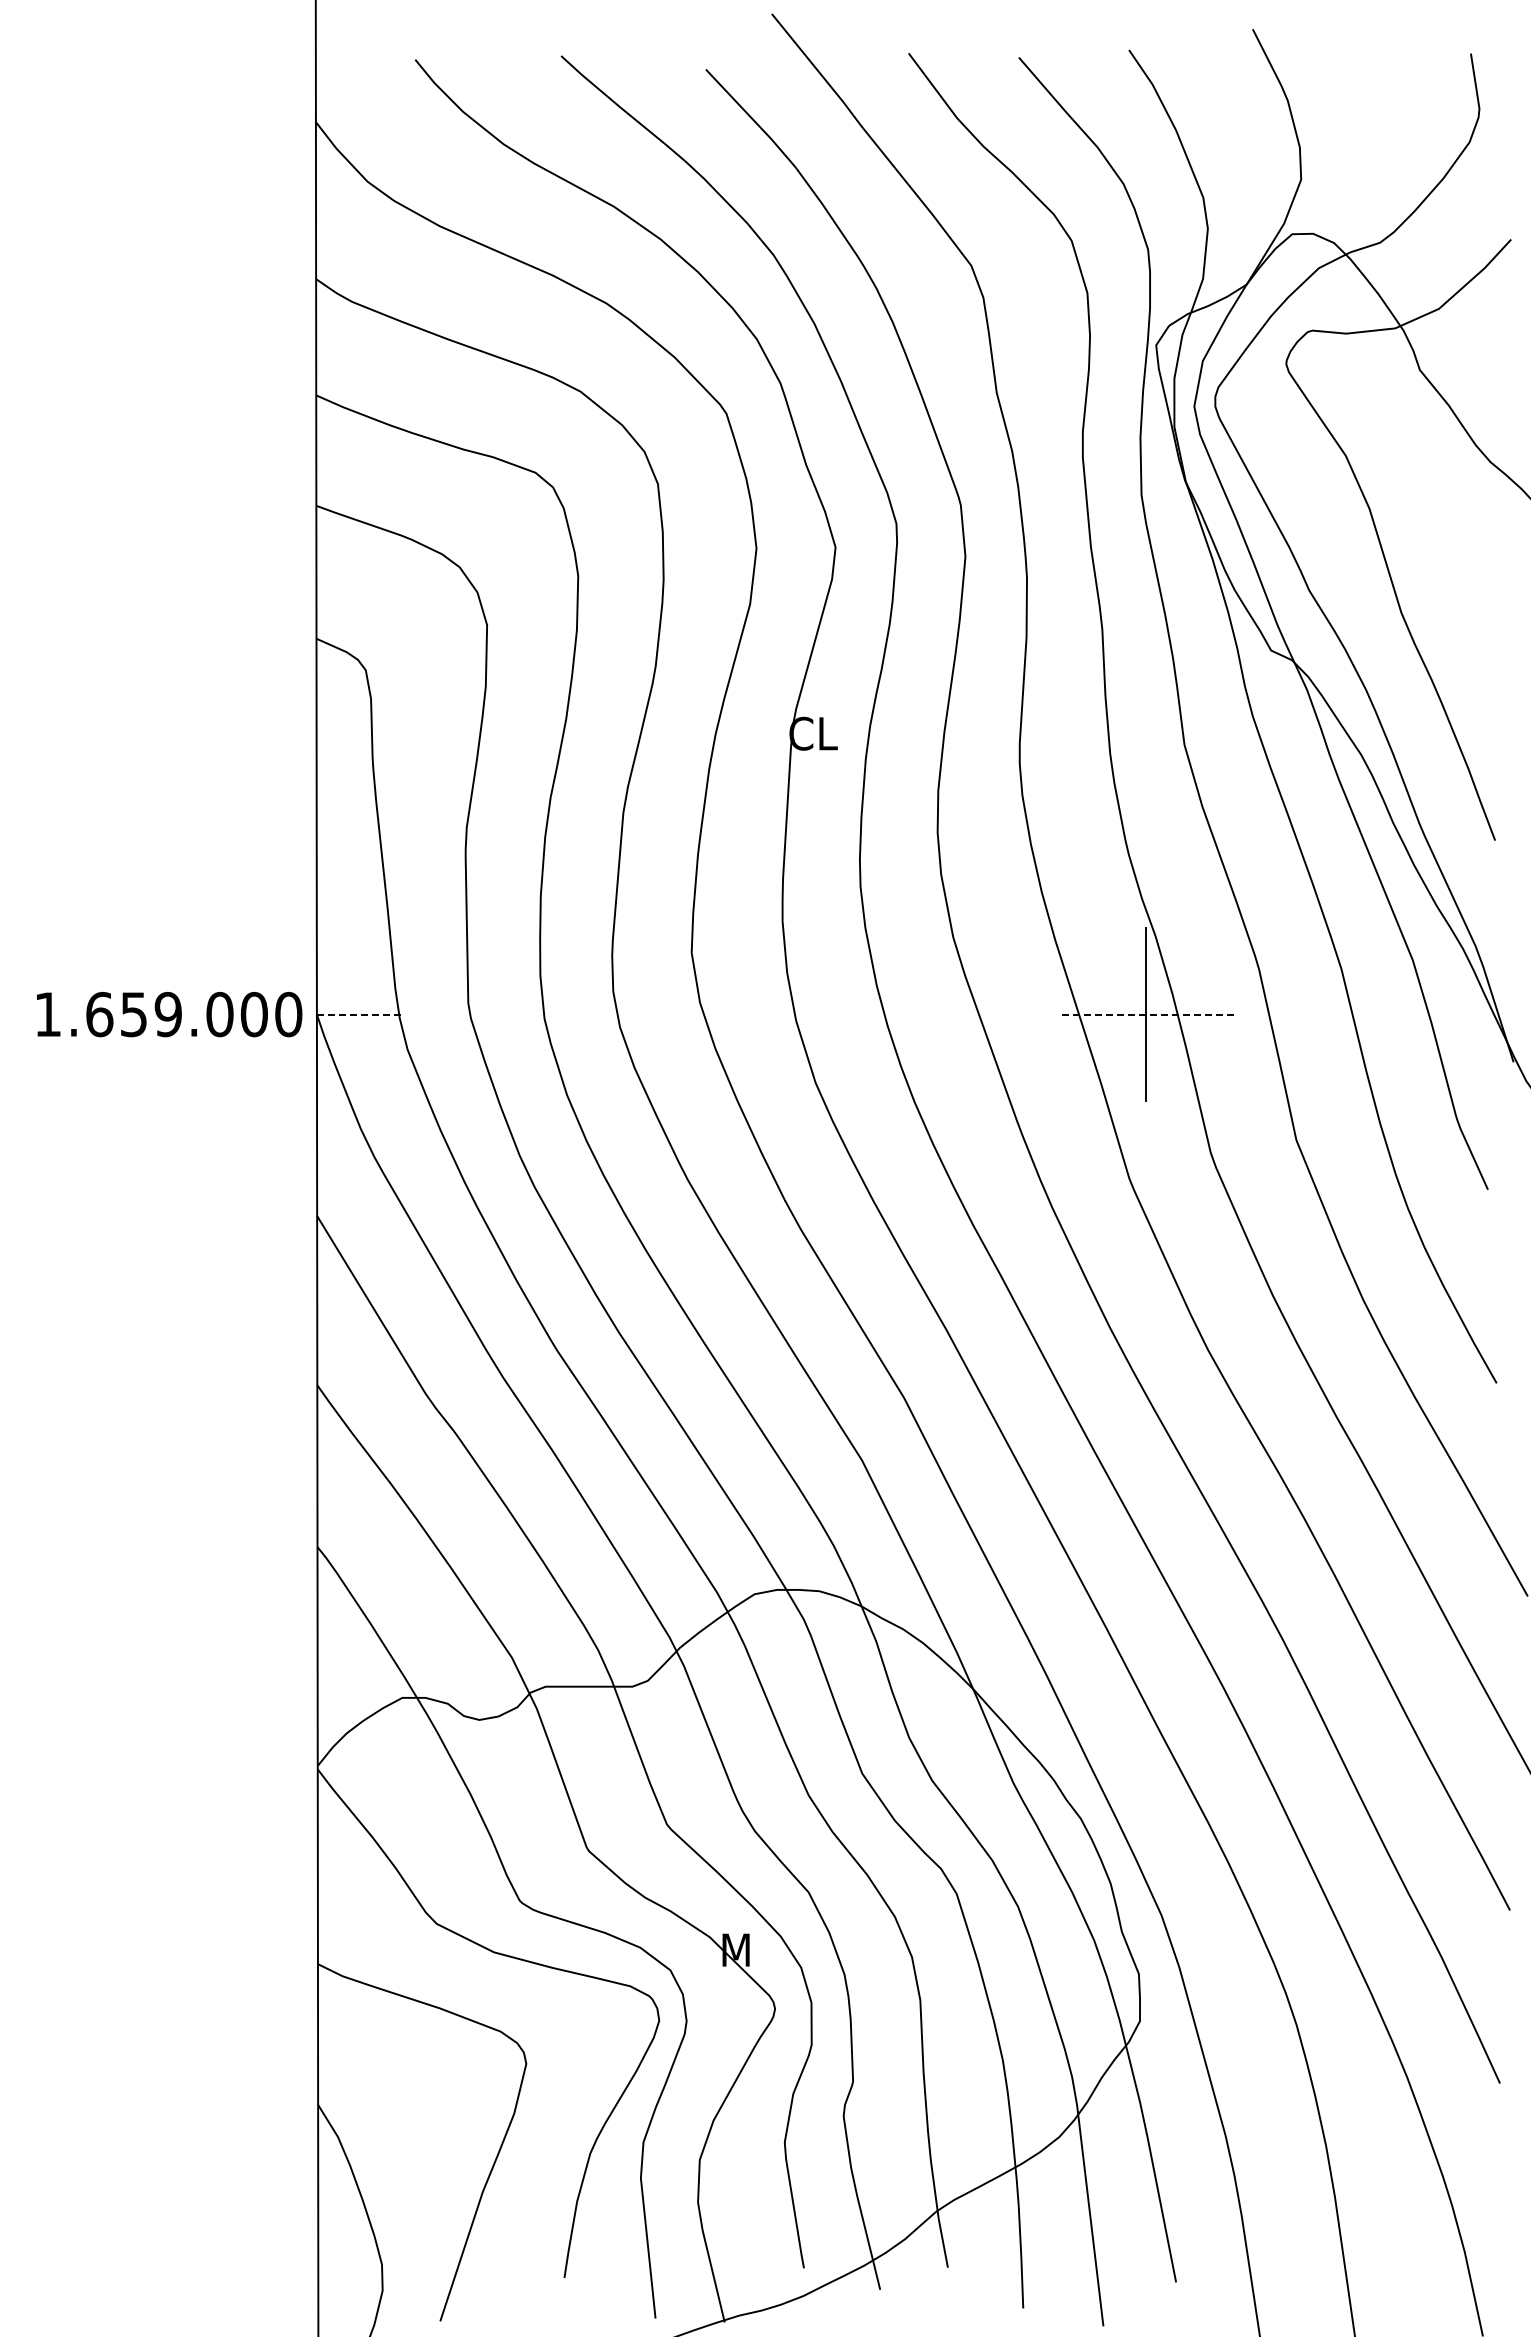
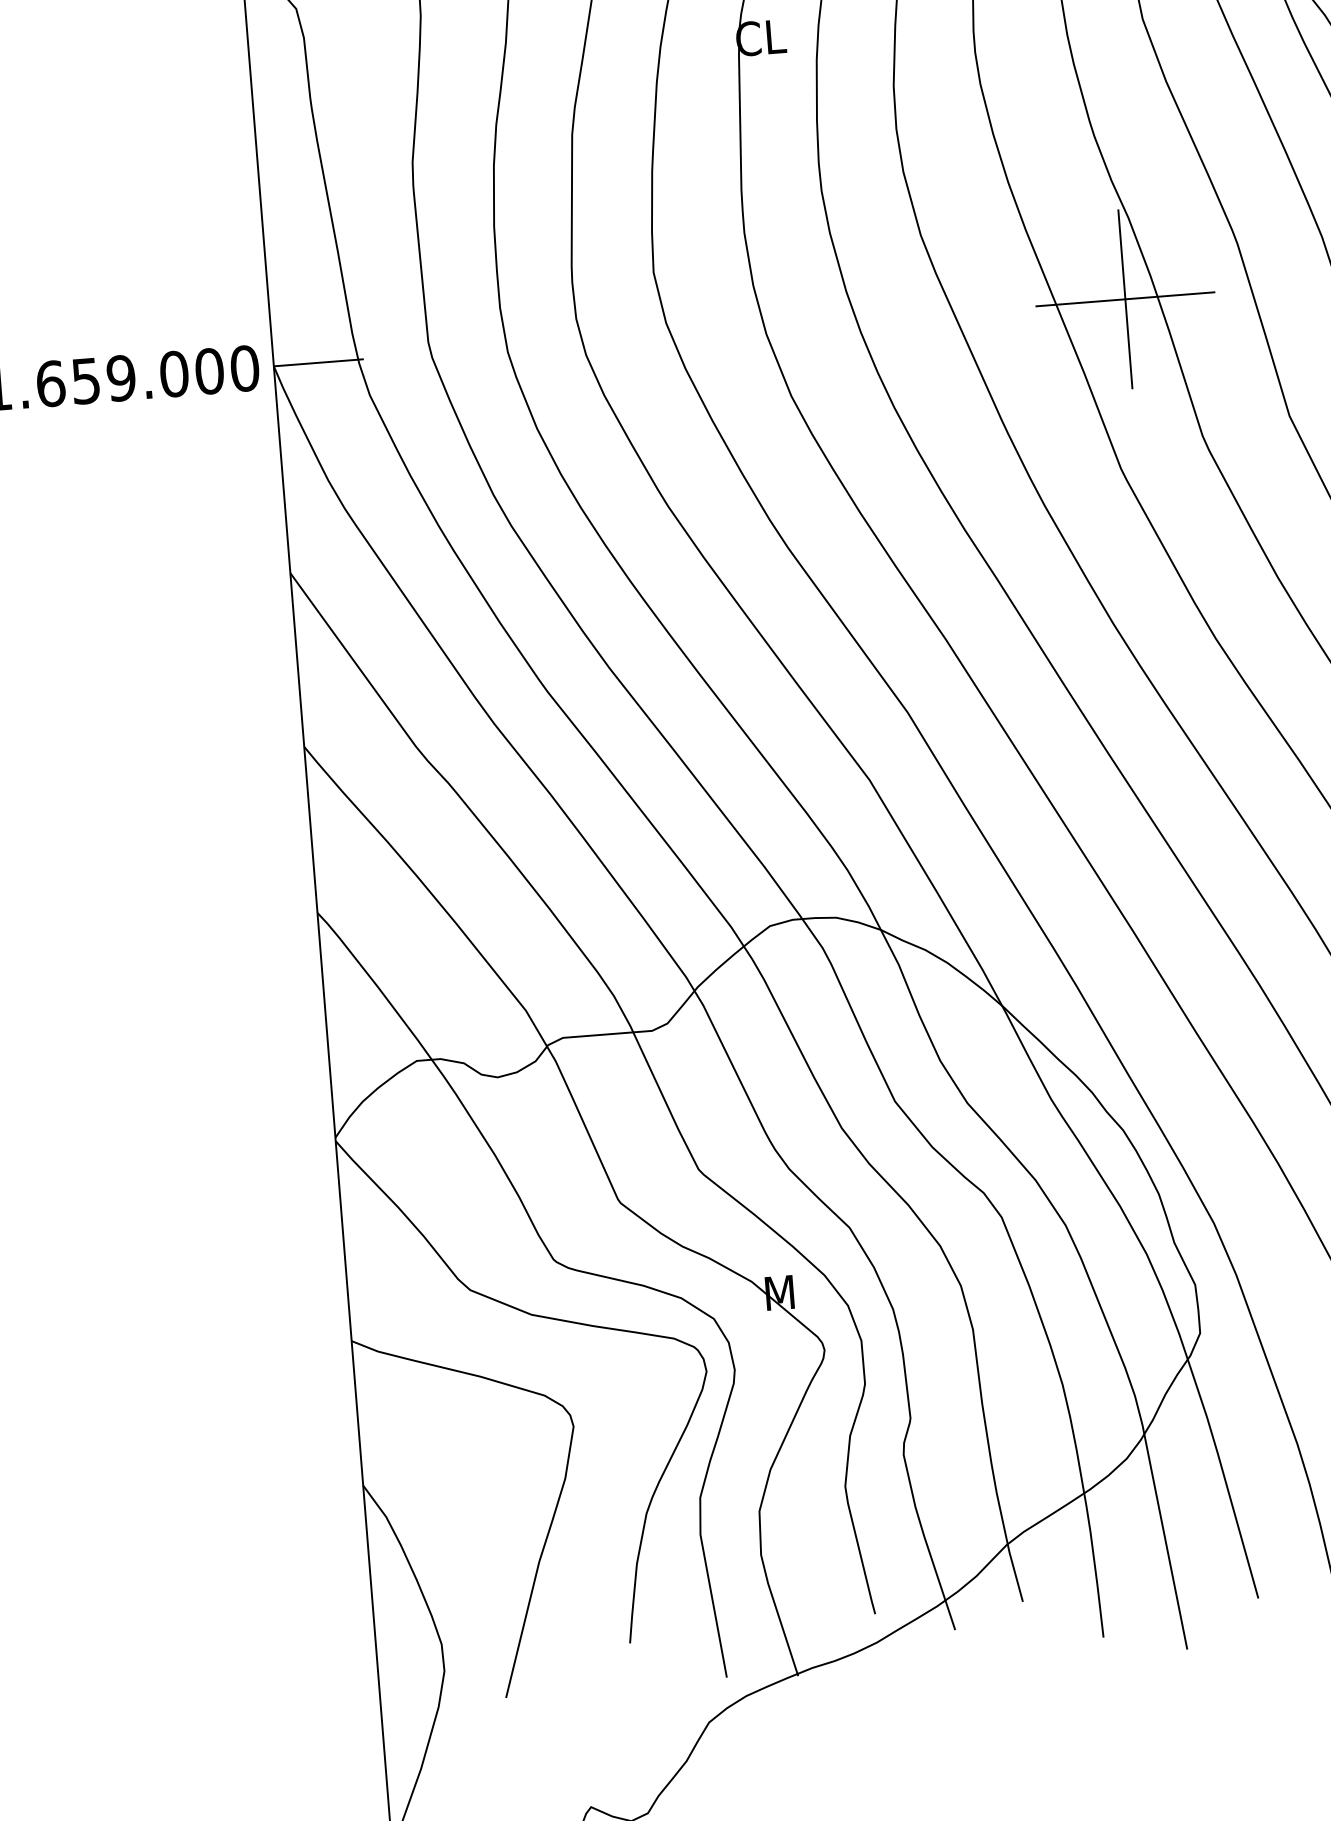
line: (360, 1014) -> (318, 362), dashed -> solid
line: (1146, 1014) -> (1125, 299), dashed -> solid

